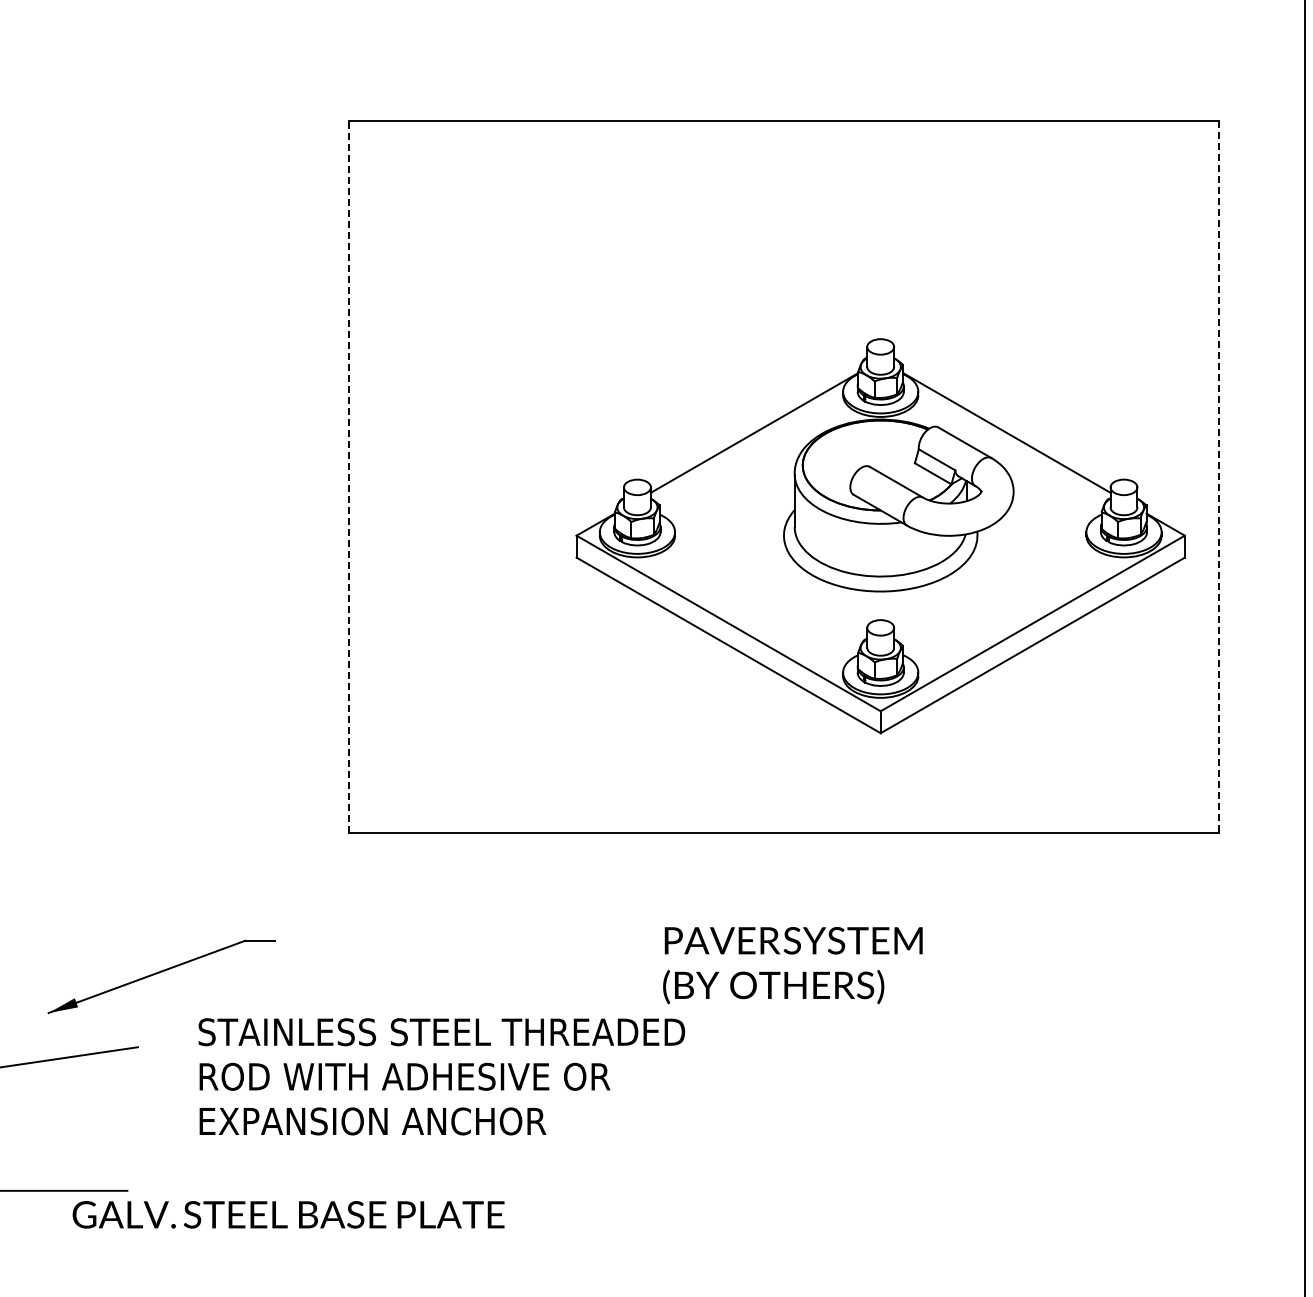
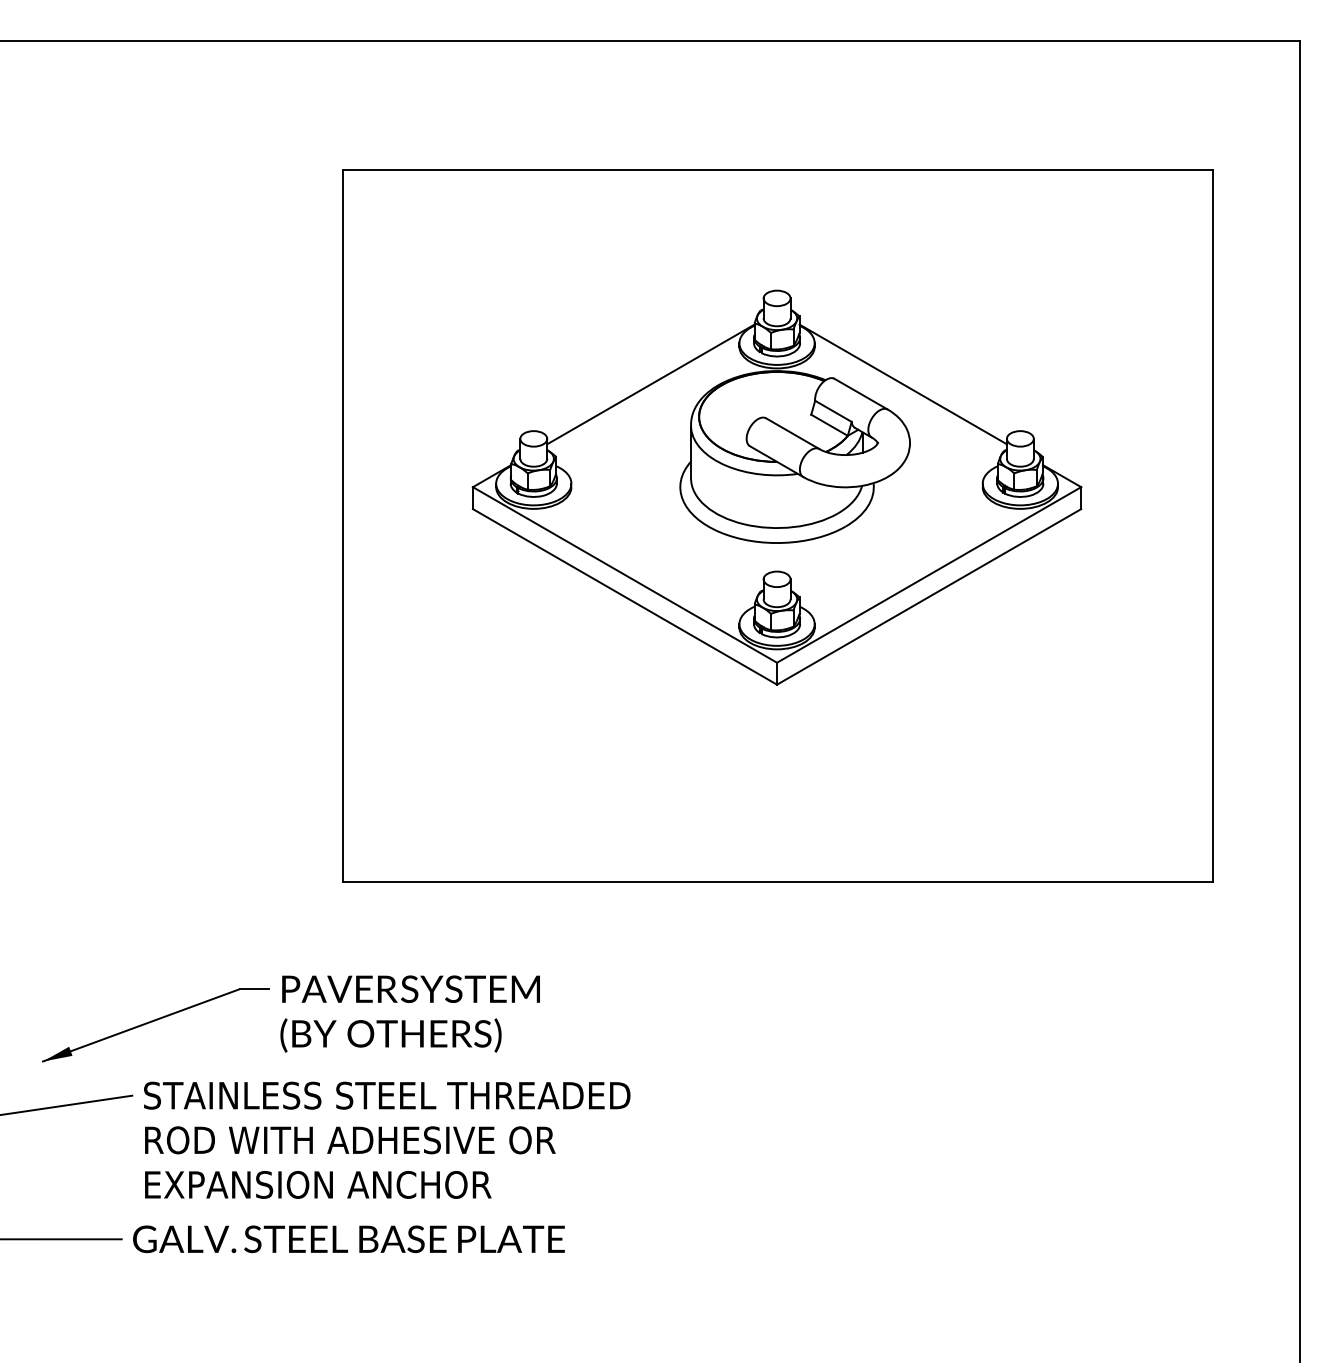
line: (349, 477) -> (343, 525), dashed -> solid
line: (1219, 477) -> (1213, 525), dashed -> solid
part: (880, 536) -> (776, 487), moved
text: (792, 965) -> (409, 1013), moved
text: (442, 1076) -> (387, 1139), moved
text: (288, 1215) -> (348, 1239), moved

